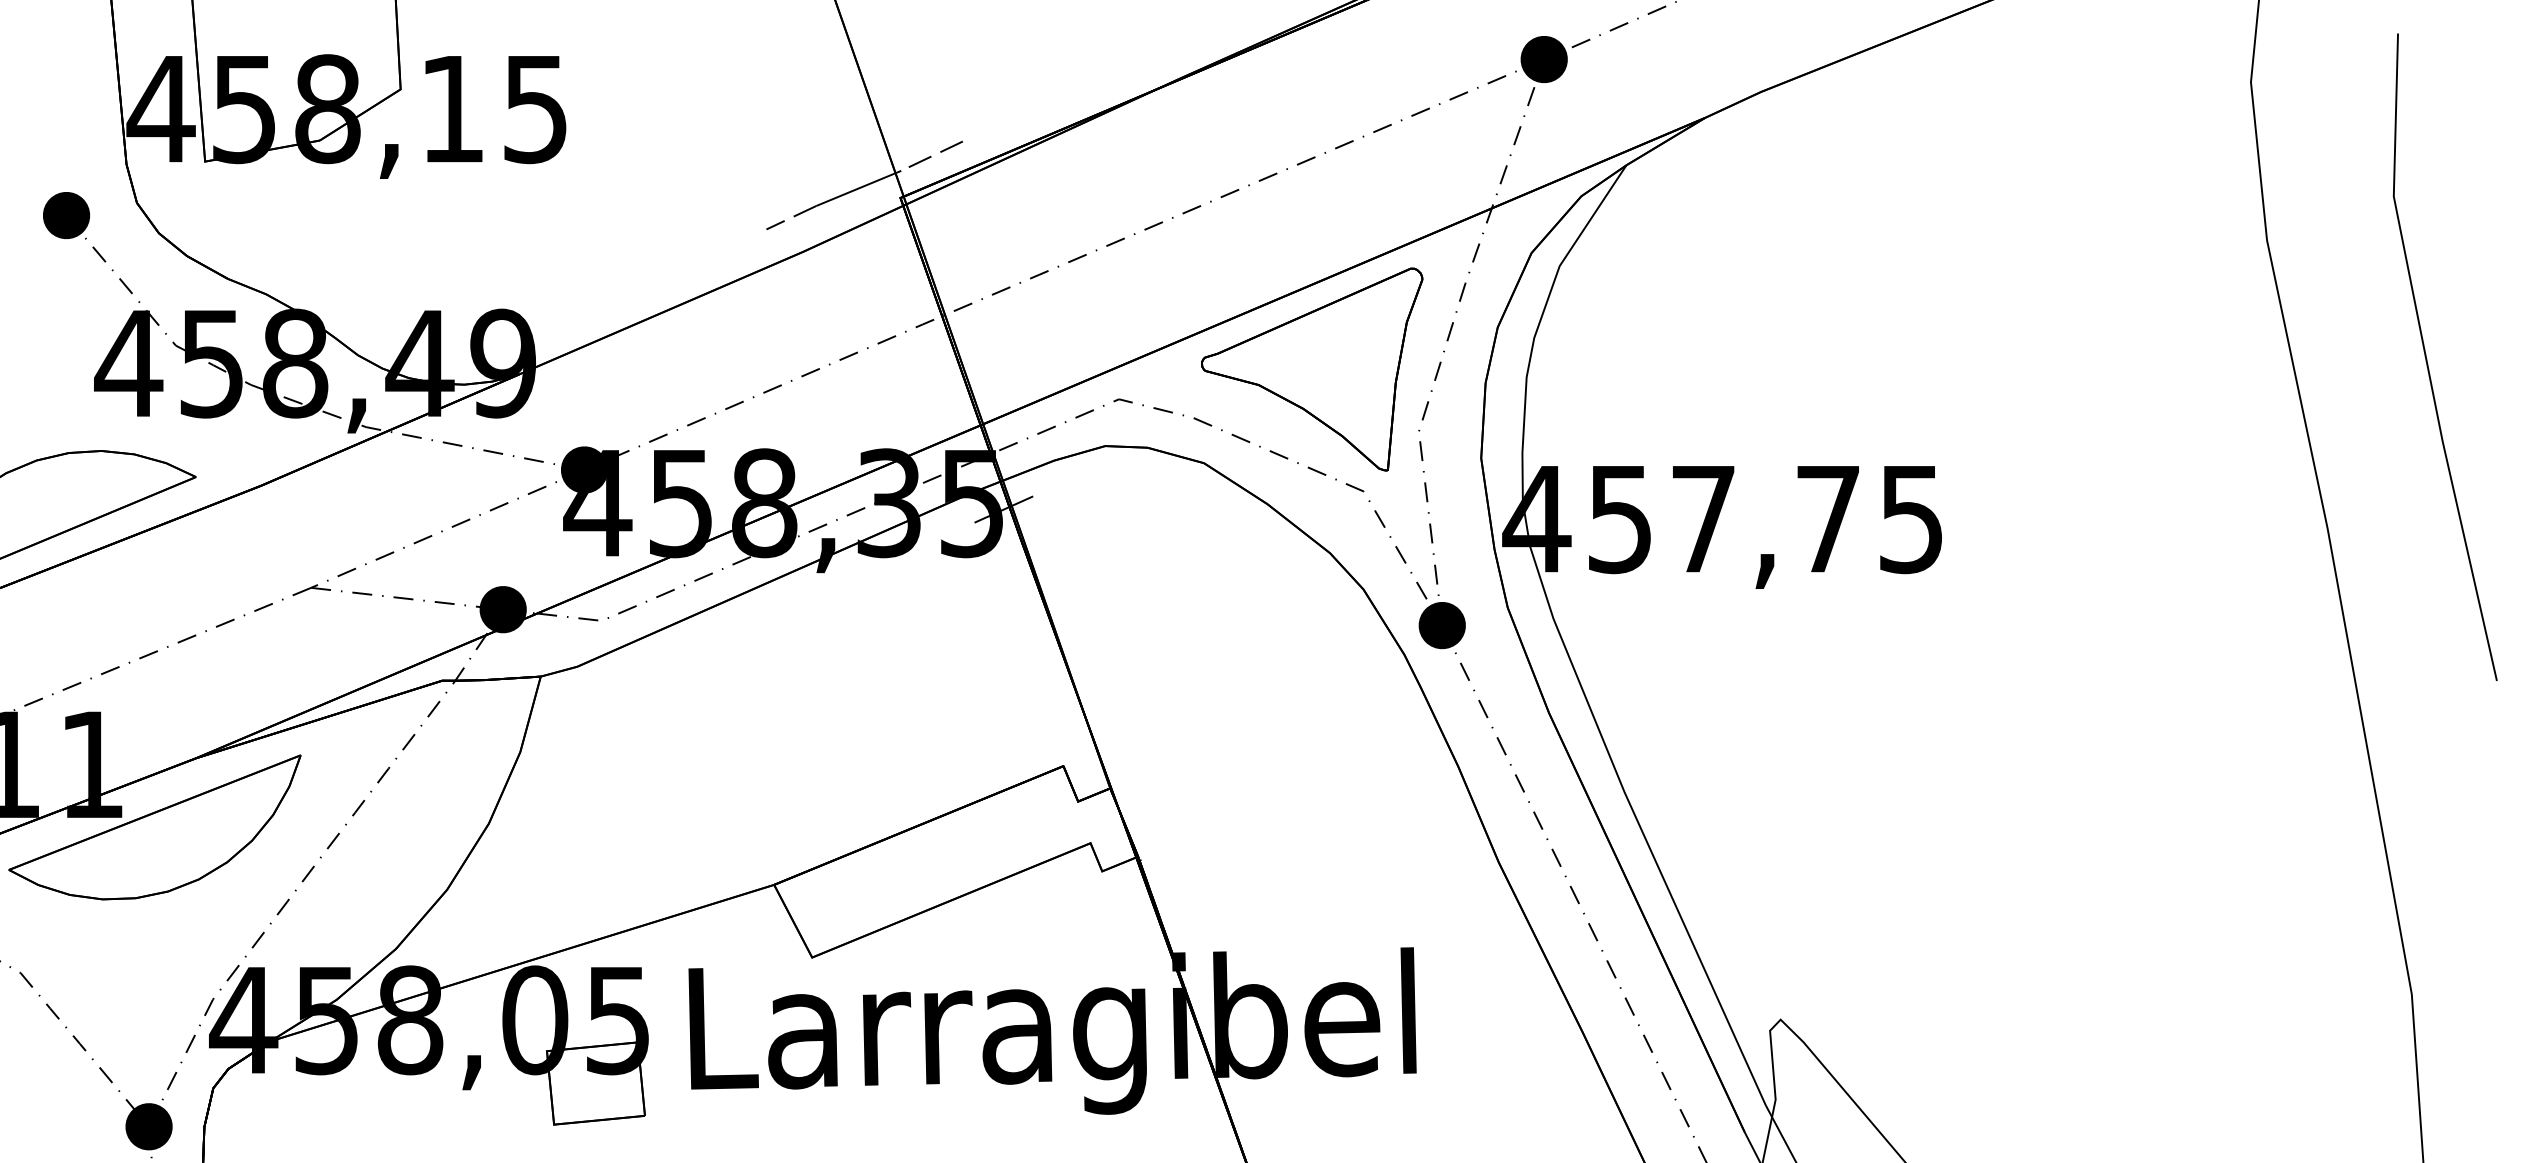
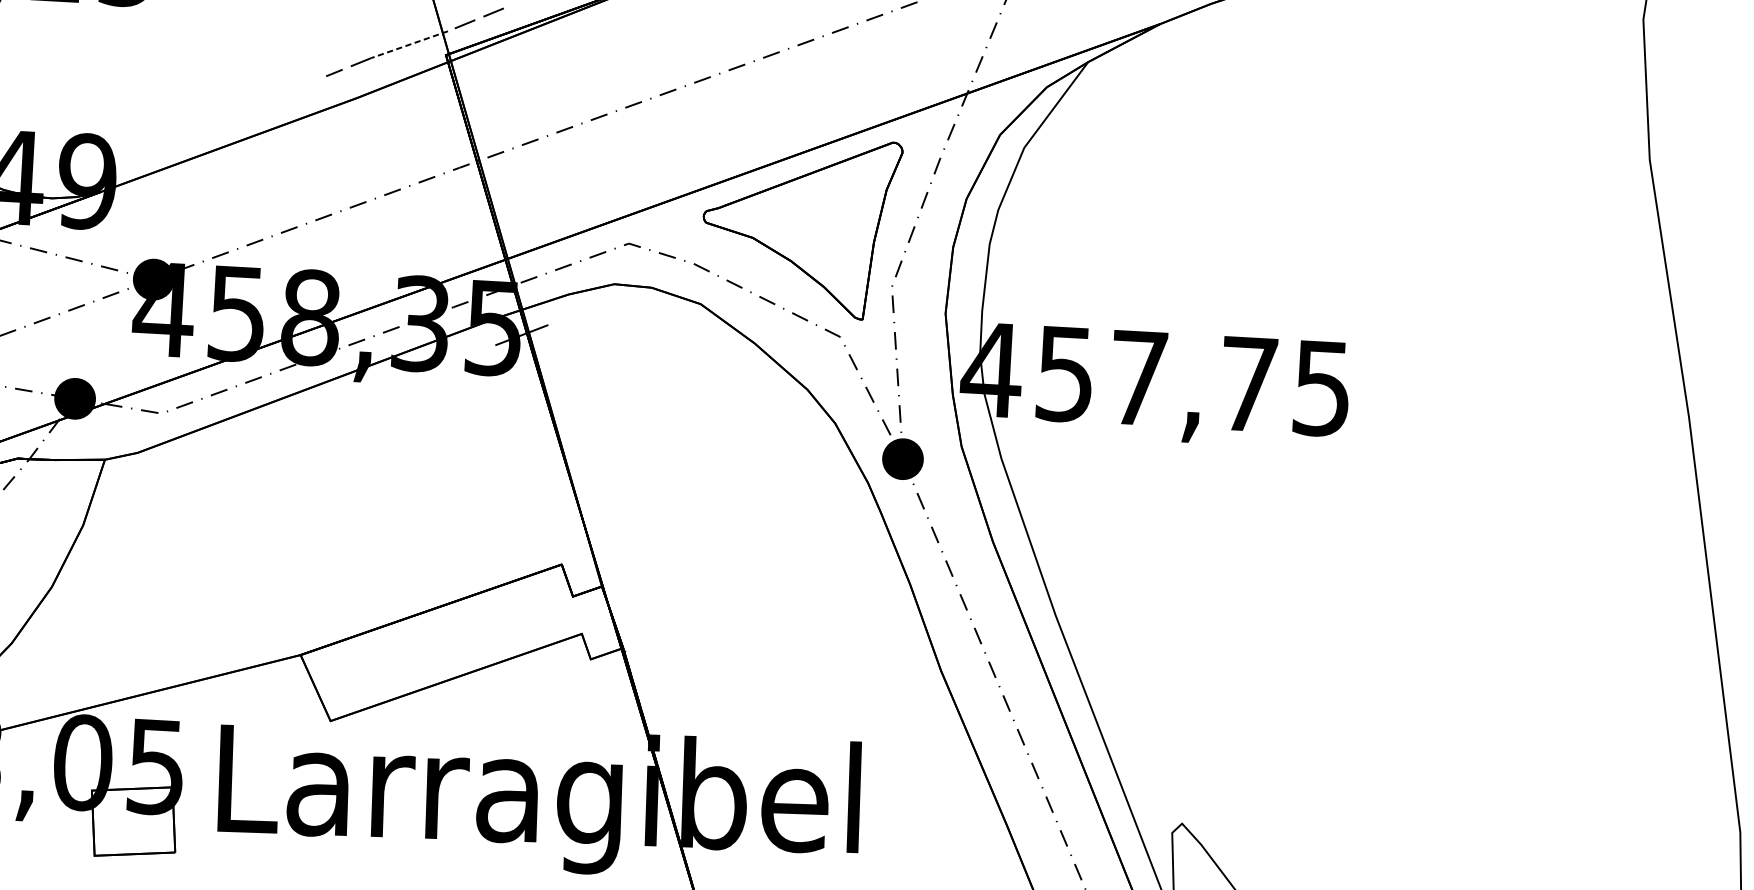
line: (858, 188) -> (409, 44), solid -> dashed

